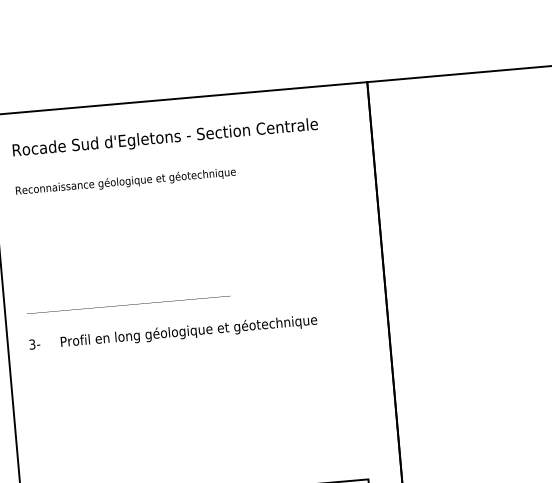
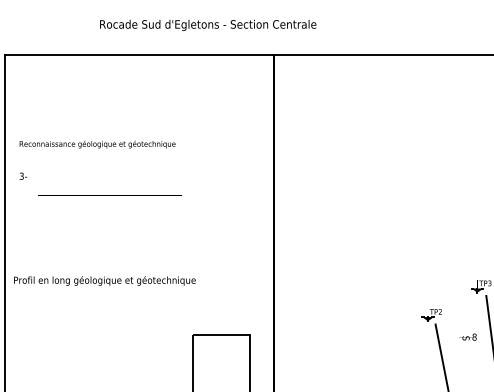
text: (165, 137) -> (208, 24), moved
text: (125, 181) -> (97, 144), moved
line: (127, 305) -> (109, 195), moved
text: (188, 331) -> (104, 280), moved
text: (34, 343) -> (23, 175), moved

